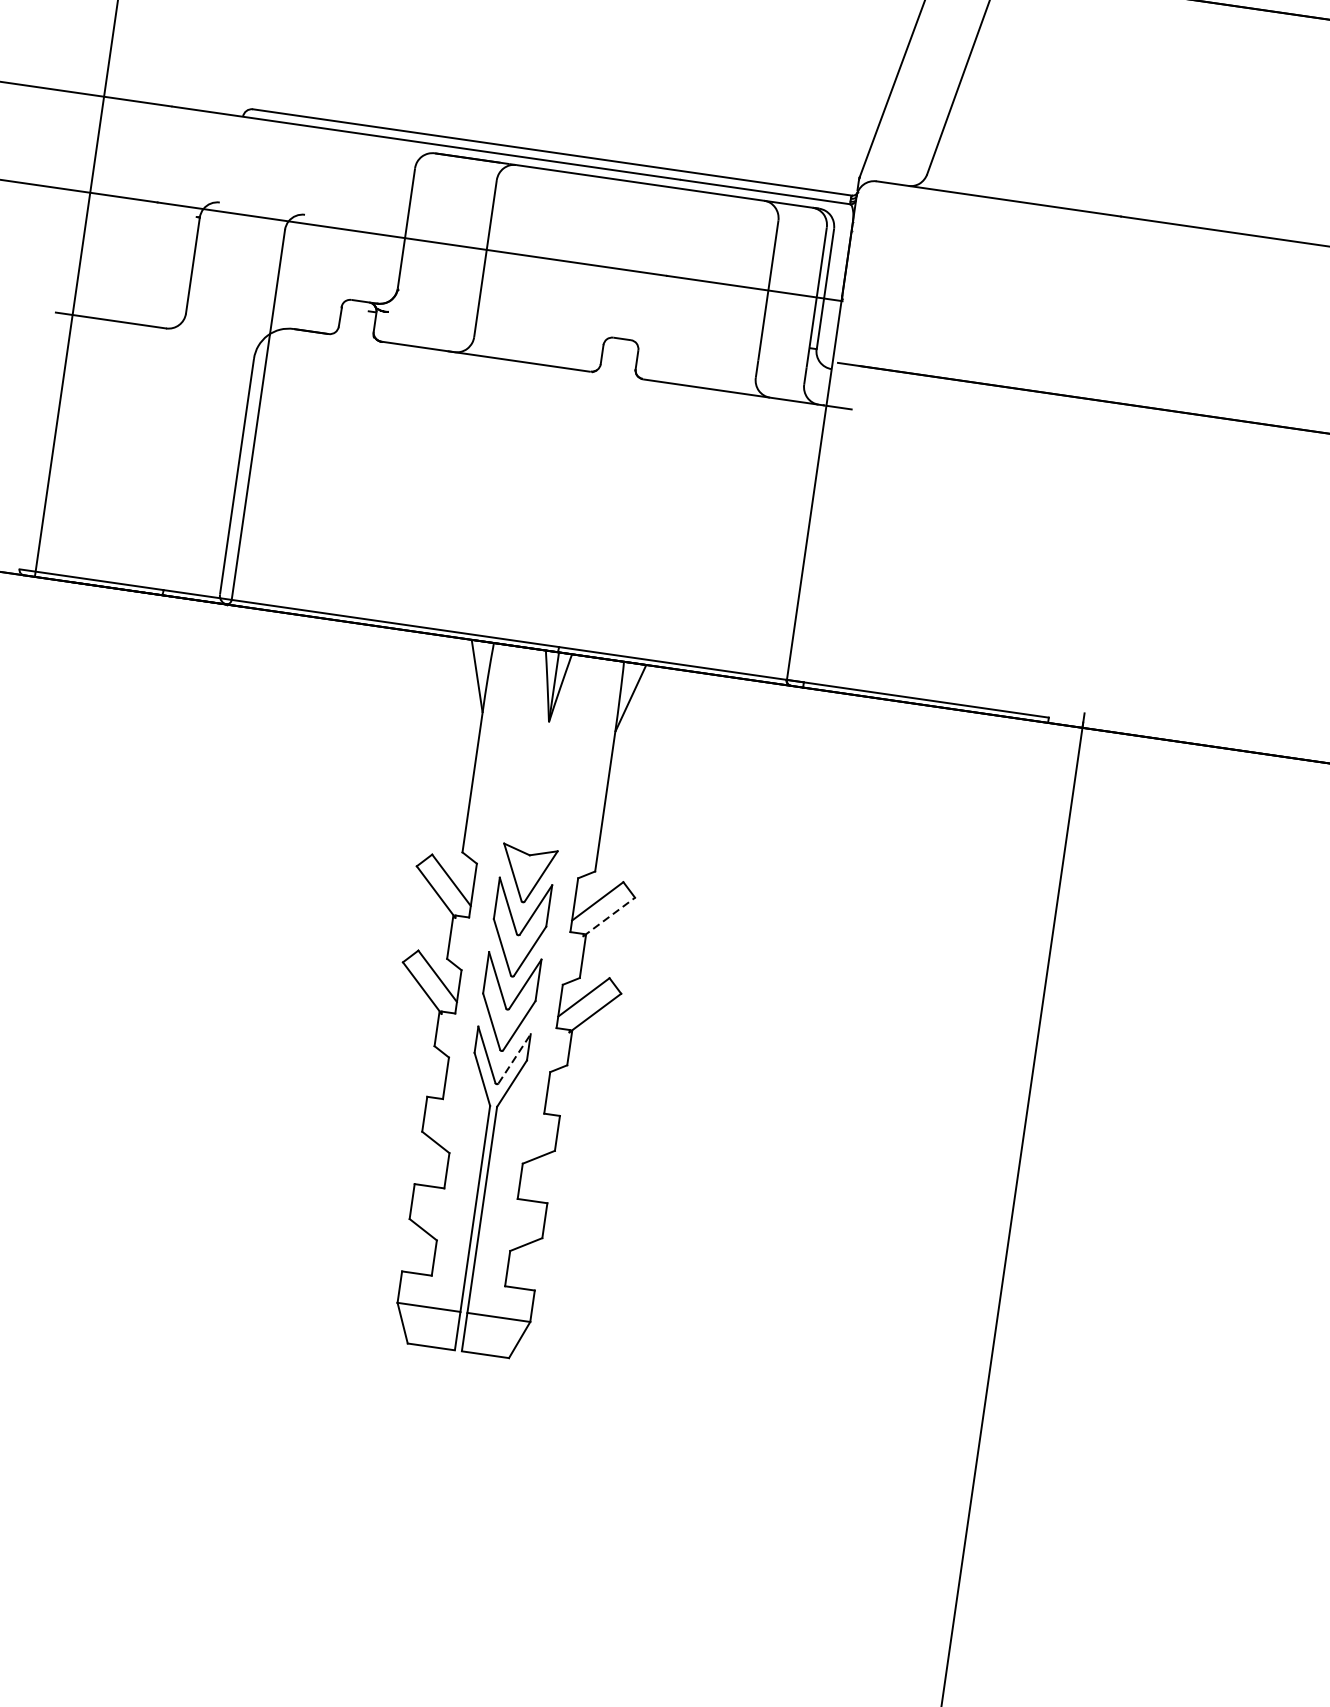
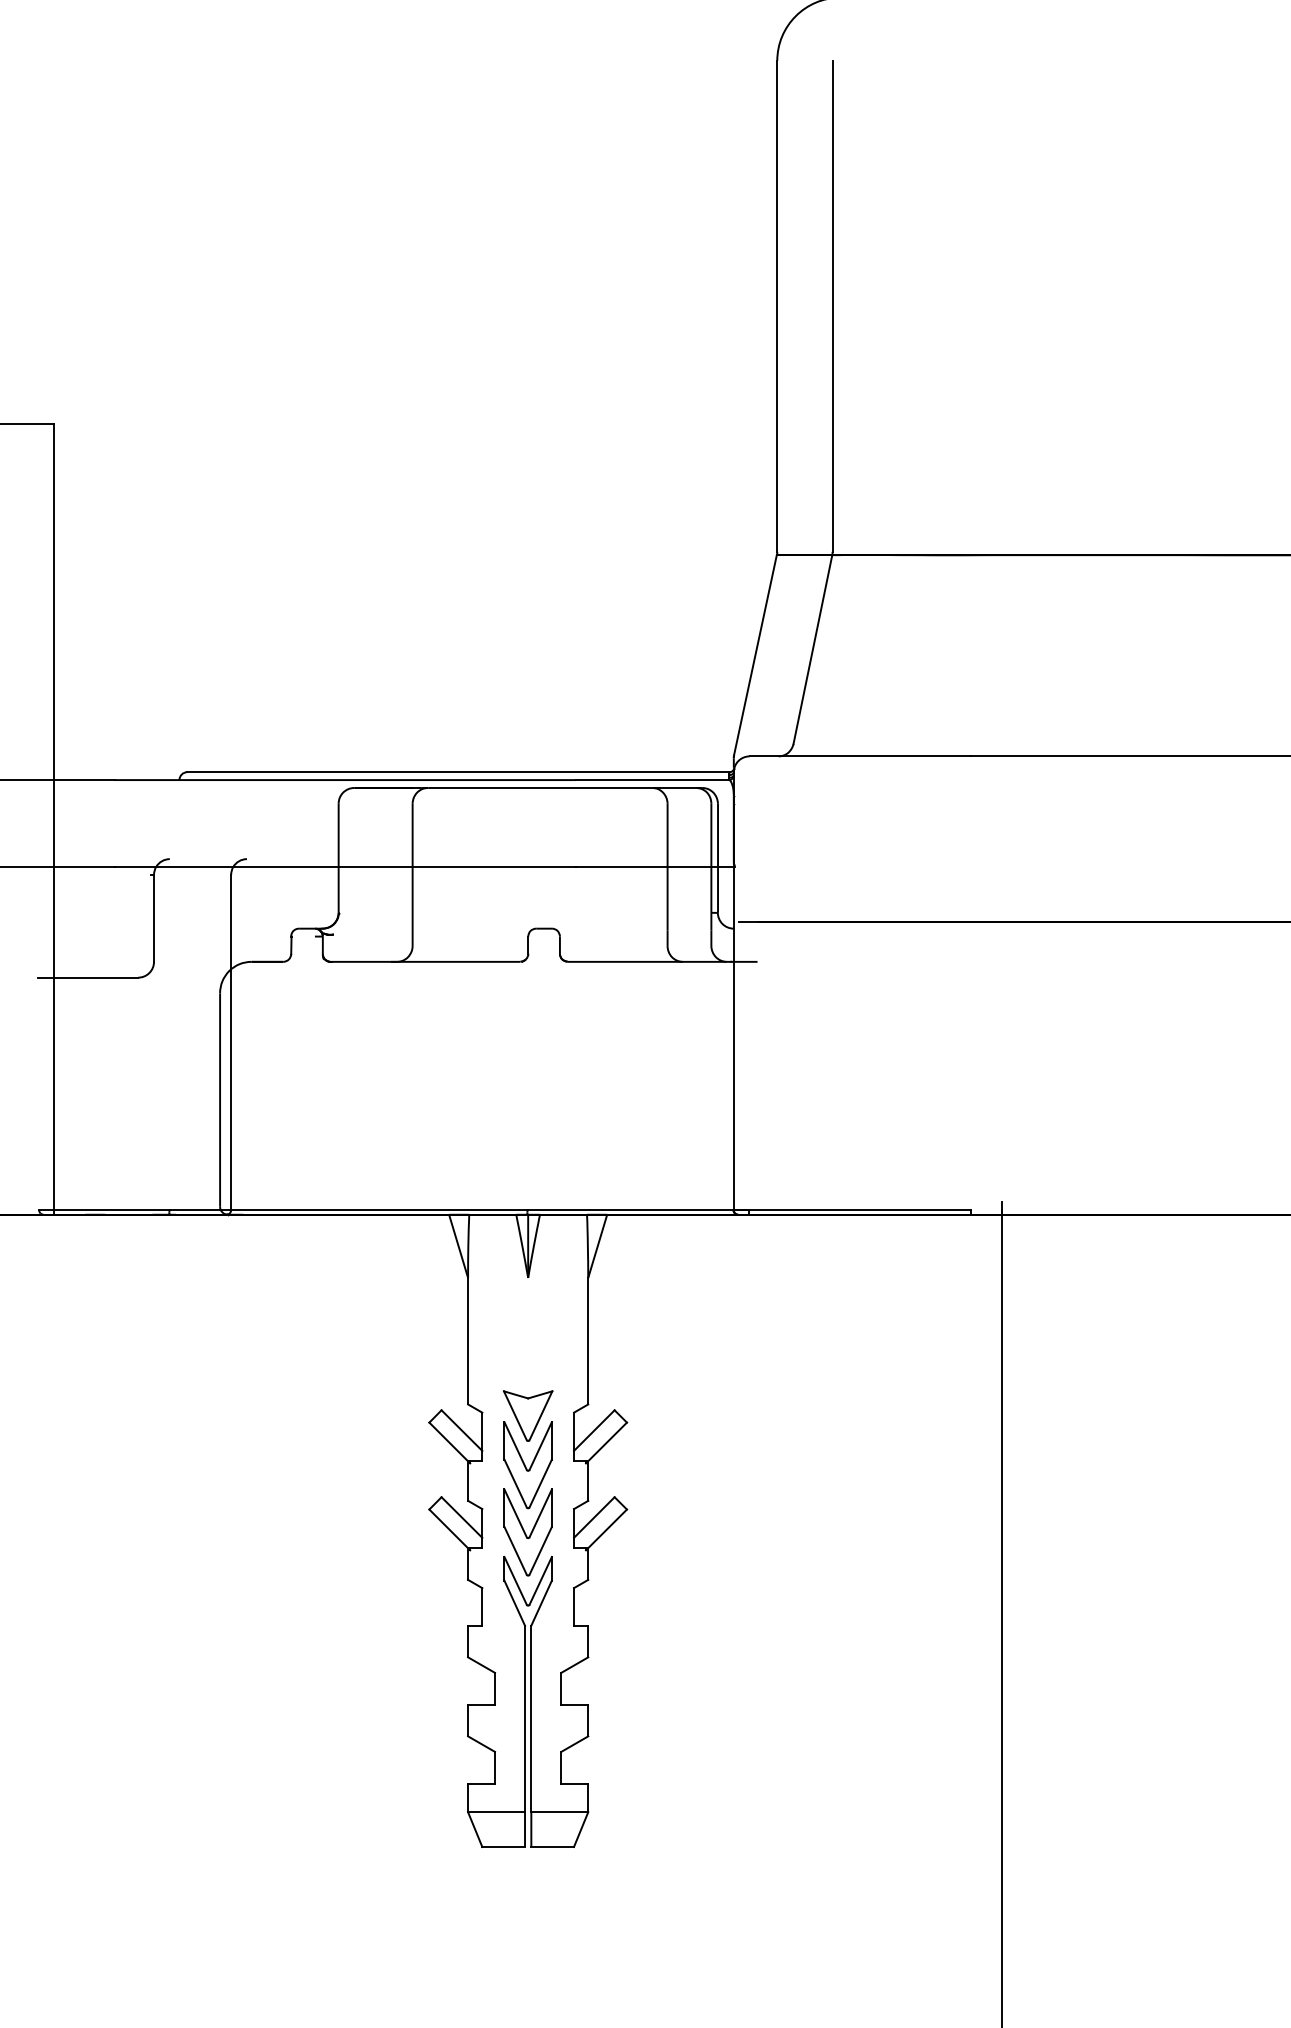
line: (609, 917) -> (606, 1443), dashed -> solid
line: (514, 1058) -> (540, 1580), dashed -> solid

